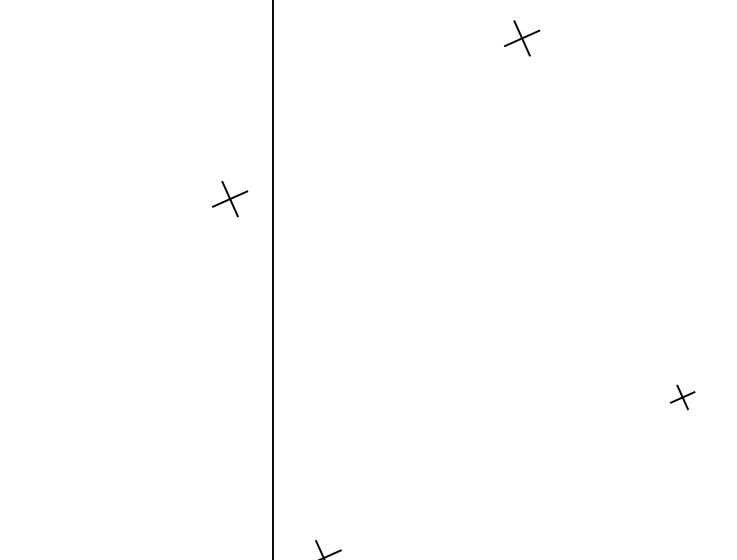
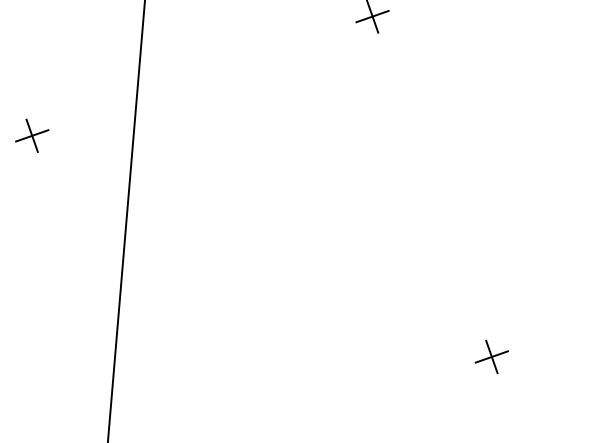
part: (230, 199) -> (32, 136), moved
part: (682, 397) -> (491, 357), size x1.43

